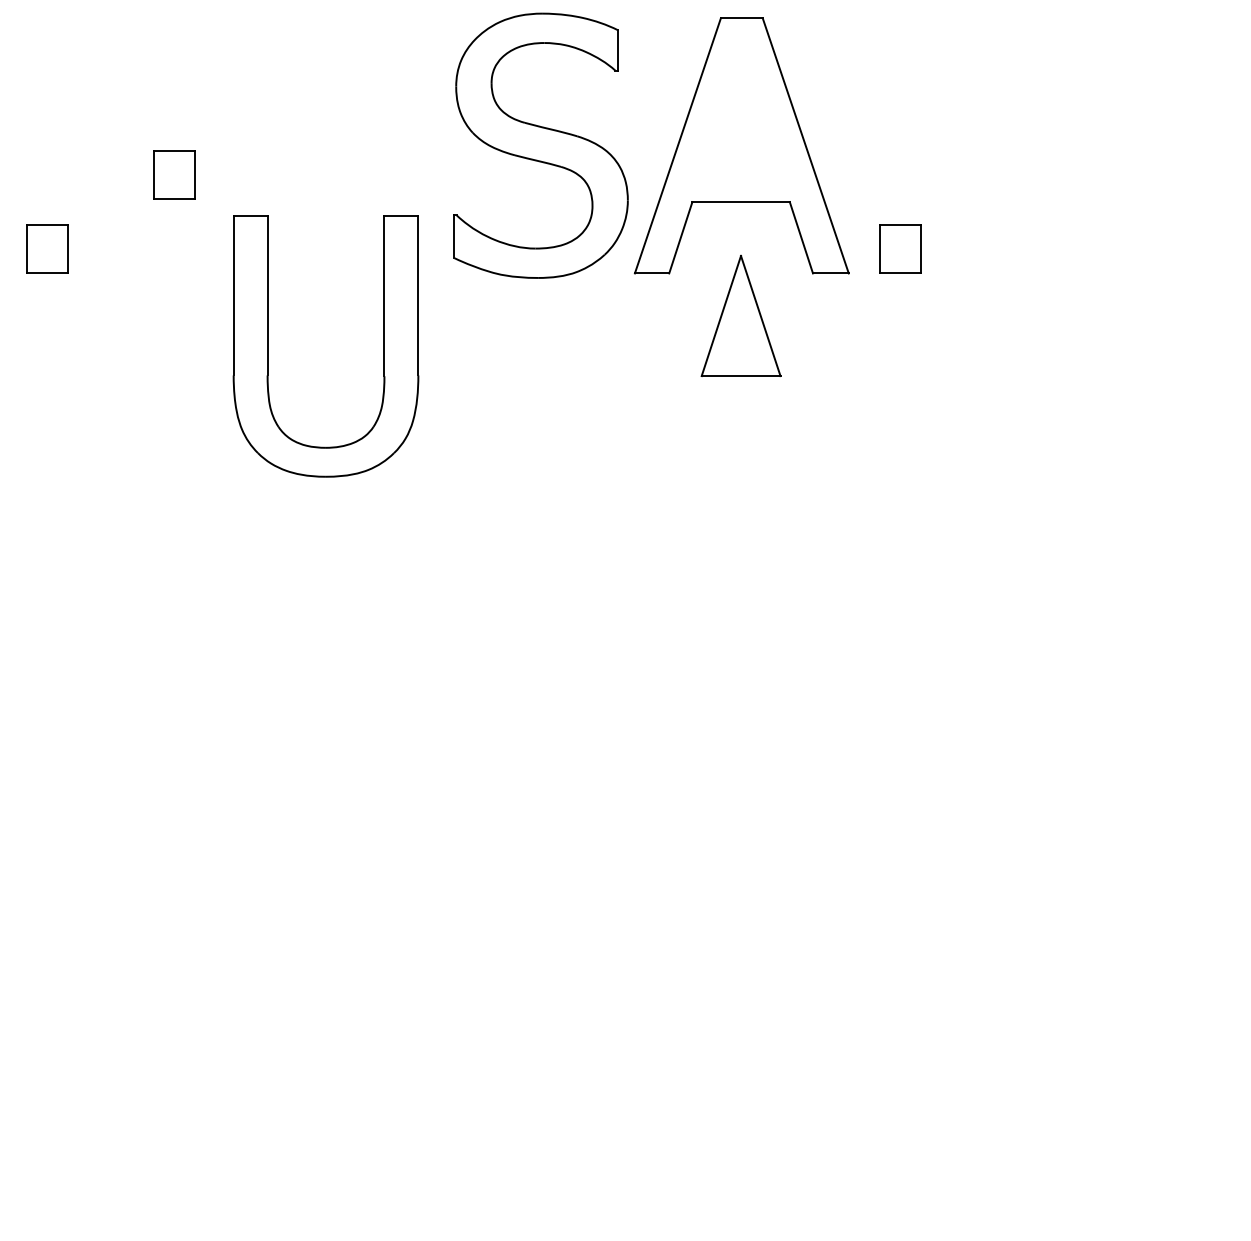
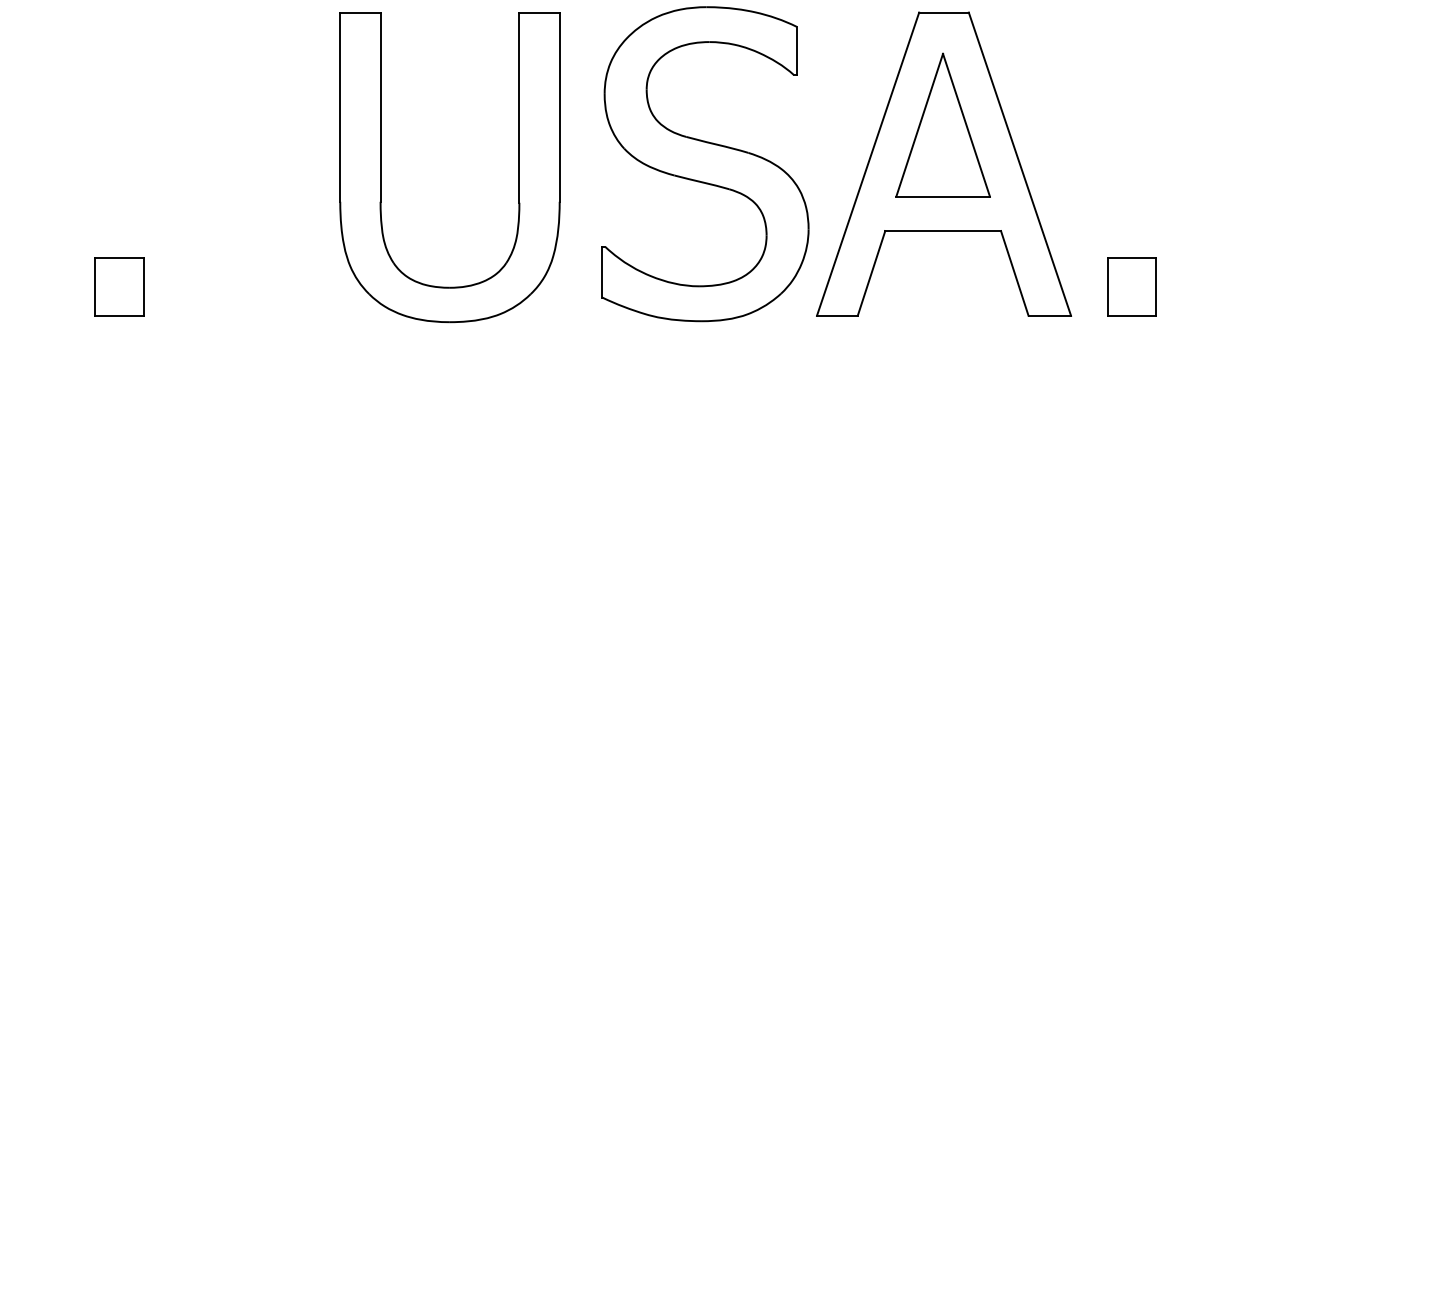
part: (174, 174) -> (269, 198), removed
part: (740, 315) -> (942, 124), moved
part: (268, 346) -> (381, 167), moved

